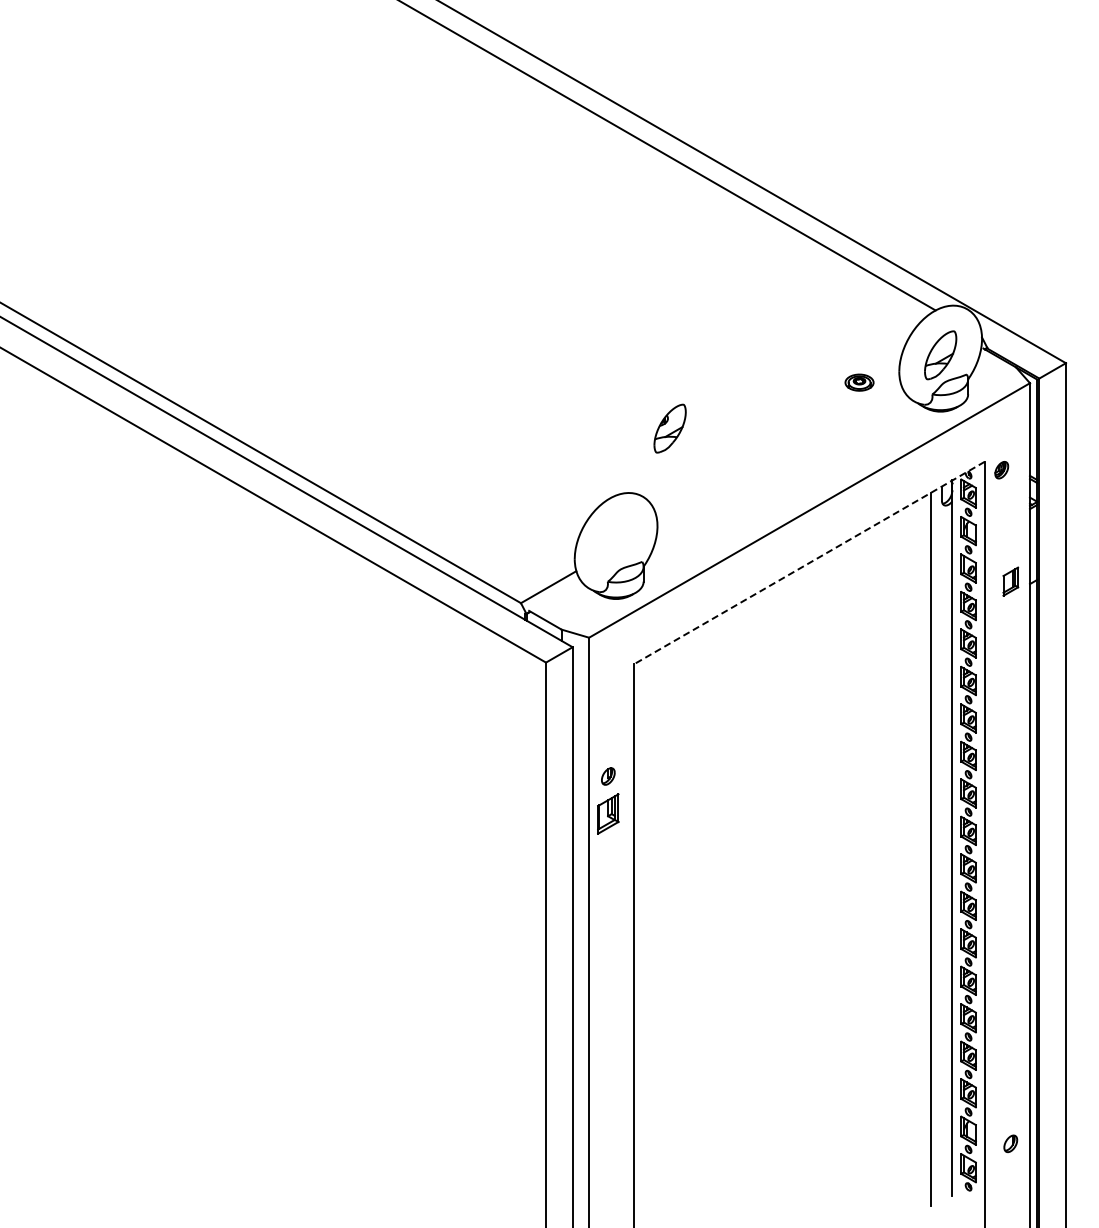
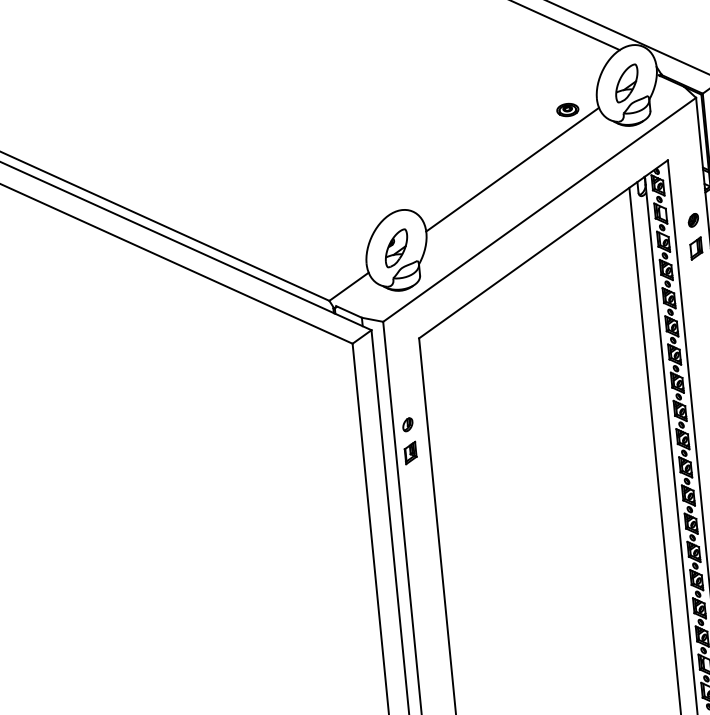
part: (669, 428) -> (396, 248), moved
line: (778, 453) -> (512, 169), added
part: (1001, 470) -> (693, 220), moved
line: (809, 563) -> (543, 249), dashed -> solid
part: (608, 813) -> (410, 452), size x0.71

